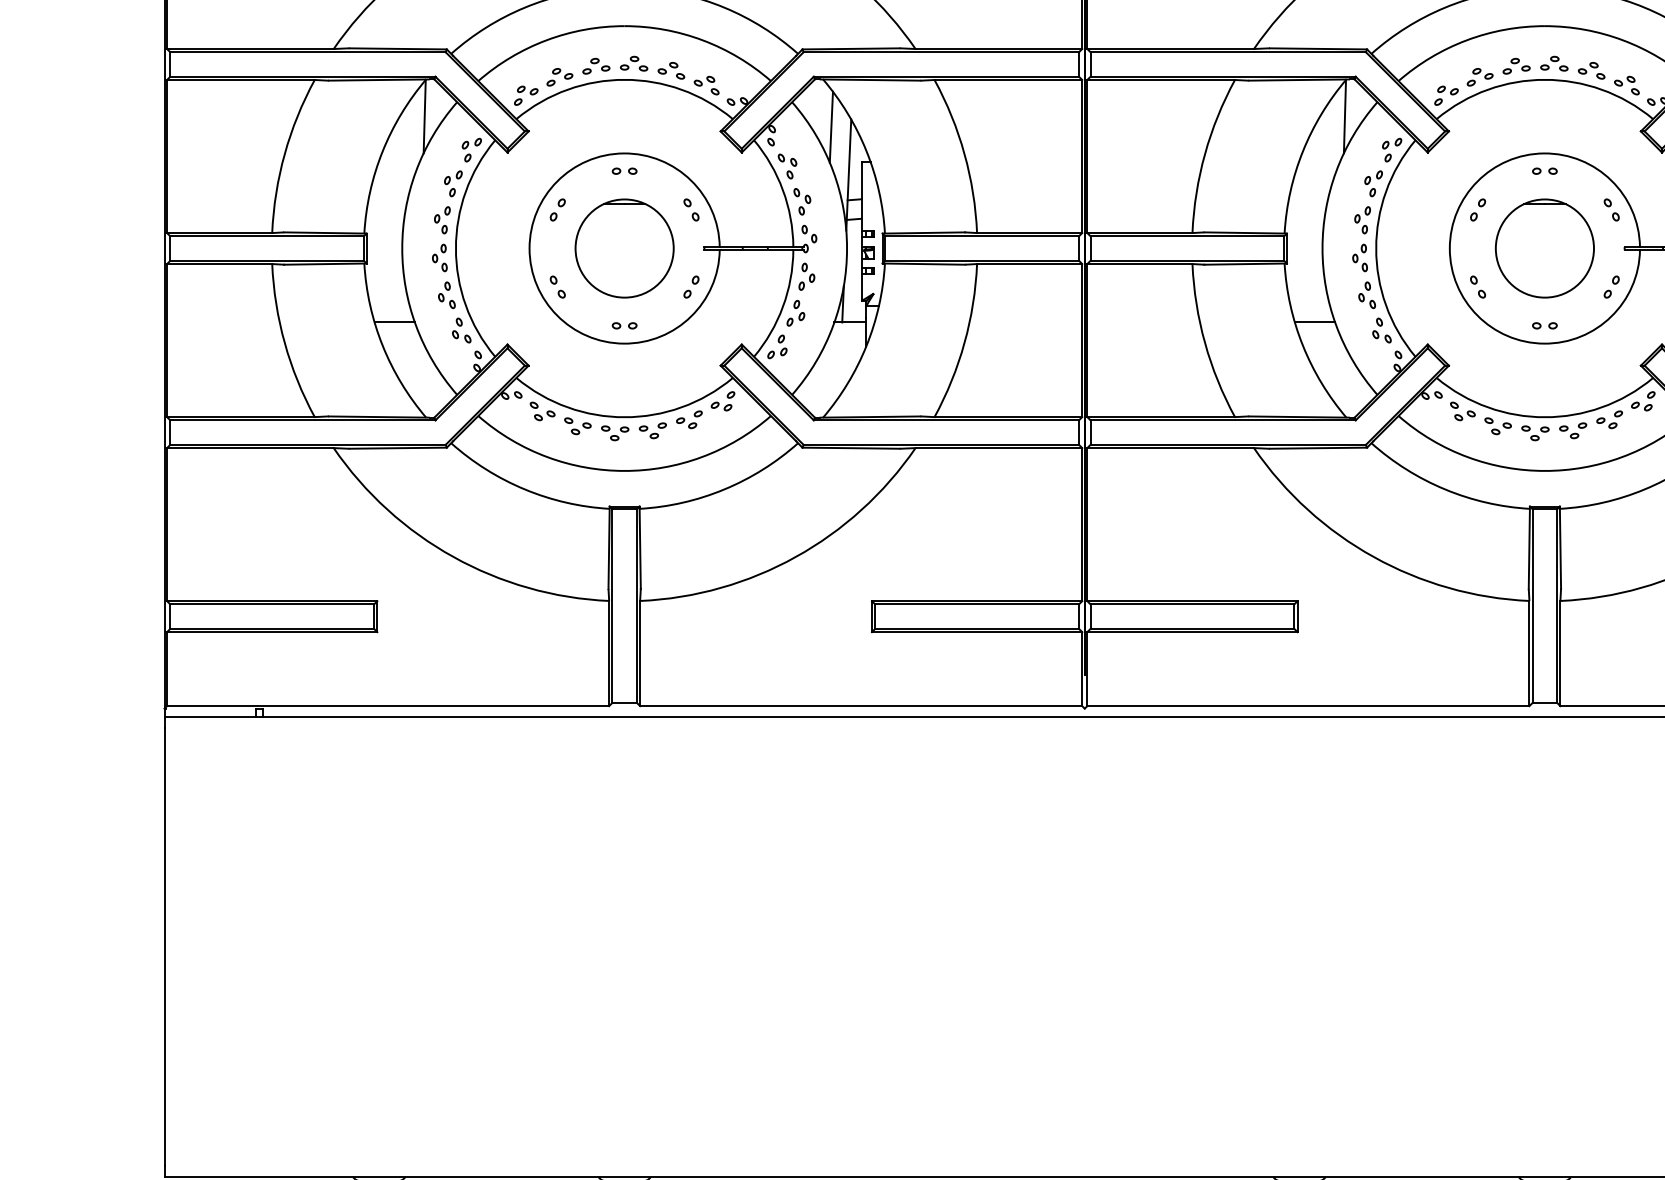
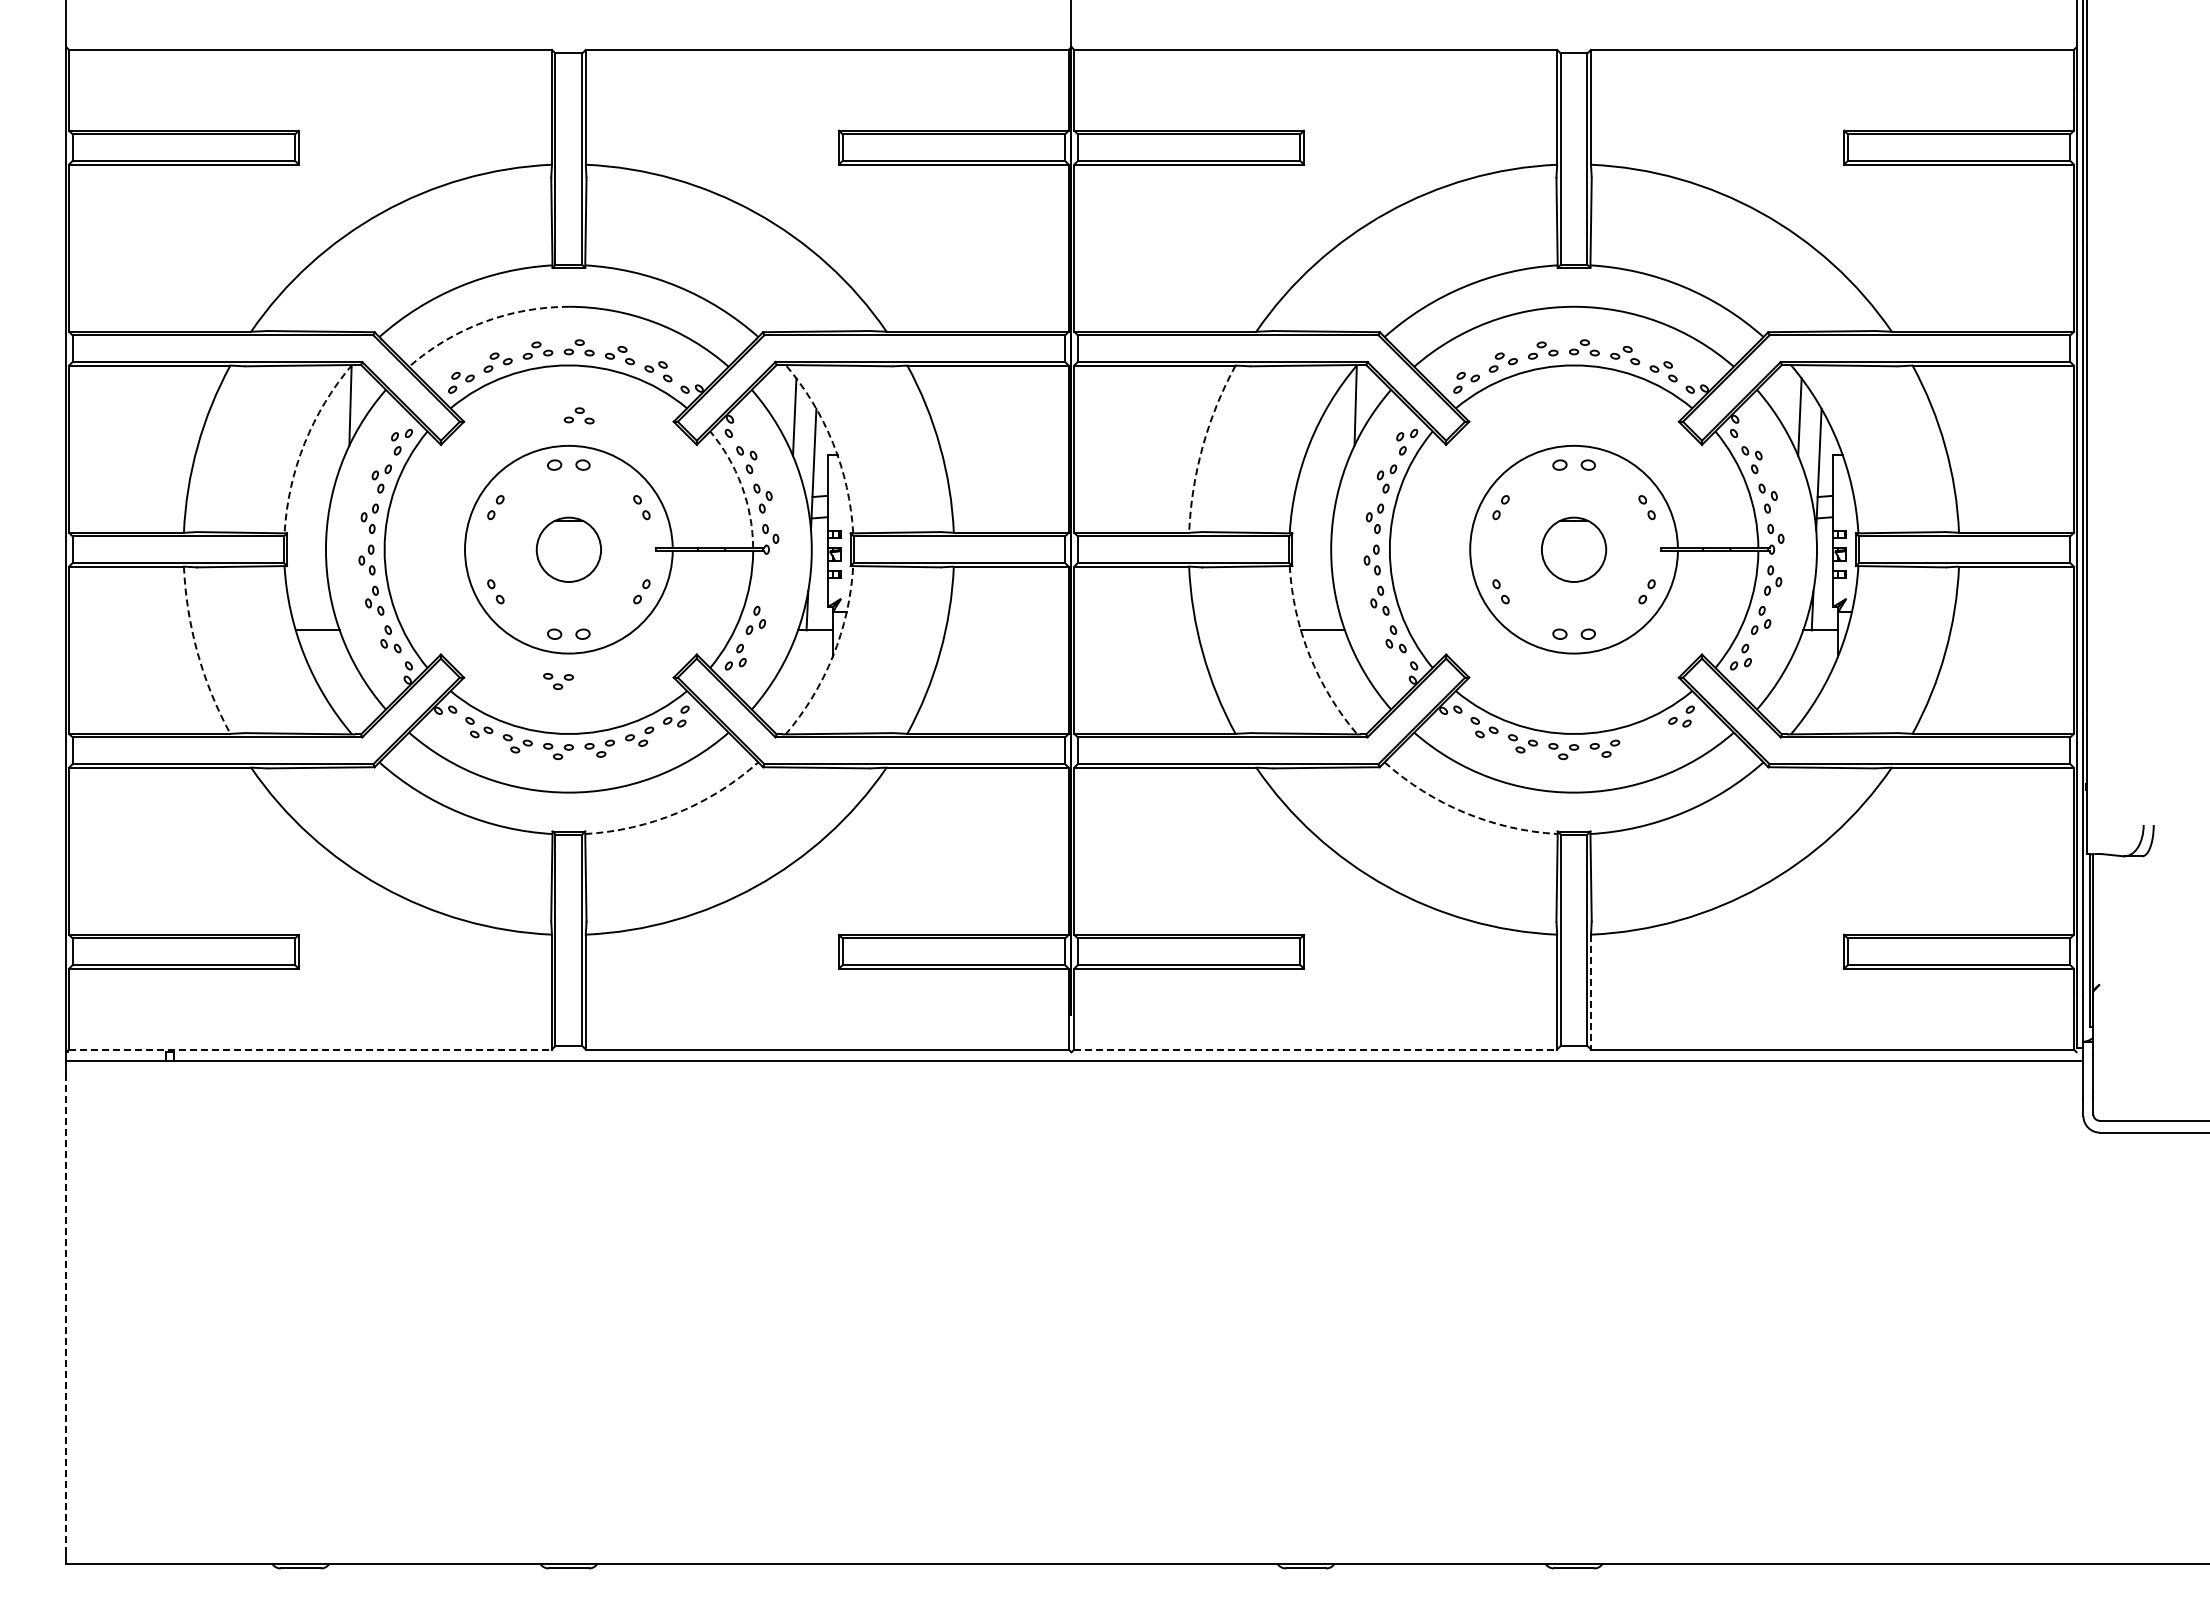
arc: (546, 40) -> (483, 322), solid -> dashed
part: (633, 125) -> (578, 415), added
arc: (382, 151) -> (304, 443), solid -> dashed
arc: (866, 151) -> (833, 443), solid -> dashed
arc: (1204, 154) -> (1202, 446), solid -> dashed
part: (624, 171) -> (568, 465), size x1.6
part: (1544, 171) -> (1573, 465), size x1.6
arc: (782, 190) -> (741, 486), solid -> dashed
part: (624, 248) -> (568, 549), size x0.6
part: (1544, 248) -> (1573, 549), size x0.6
part: (806, 276) -> (767, 580), removed
part: (624, 325) -> (568, 633), size x1.6
part: (1544, 325) -> (1573, 633), size x1.6
arc: (284, 342) -> (197, 652), solid -> dashed
arc: (1302, 345) -> (1309, 655), solid -> dashed
arc: (866, 346) -> (833, 656), solid -> dashed
part: (615, 369) -> (558, 681), added
part: (1609, 419) -> (1644, 736), removed
arc: (724, 489) -> (677, 812), solid -> dashed
arc: (1445, 489) -> (1465, 812), solid -> dashed
line: (1560, 653) -> (1591, 992), solid -> dashed
line: (389, 706) -> (311, 1049), solid -> dashed
line: (1309, 706) -> (1316, 1049), solid -> dashed
line: (164, 946) -> (66, 1312), solid -> dashed

